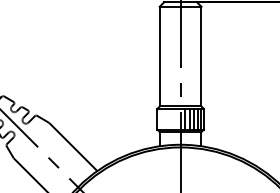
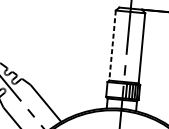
line: (159, 56) -> (112, 45), solid -> dashed

